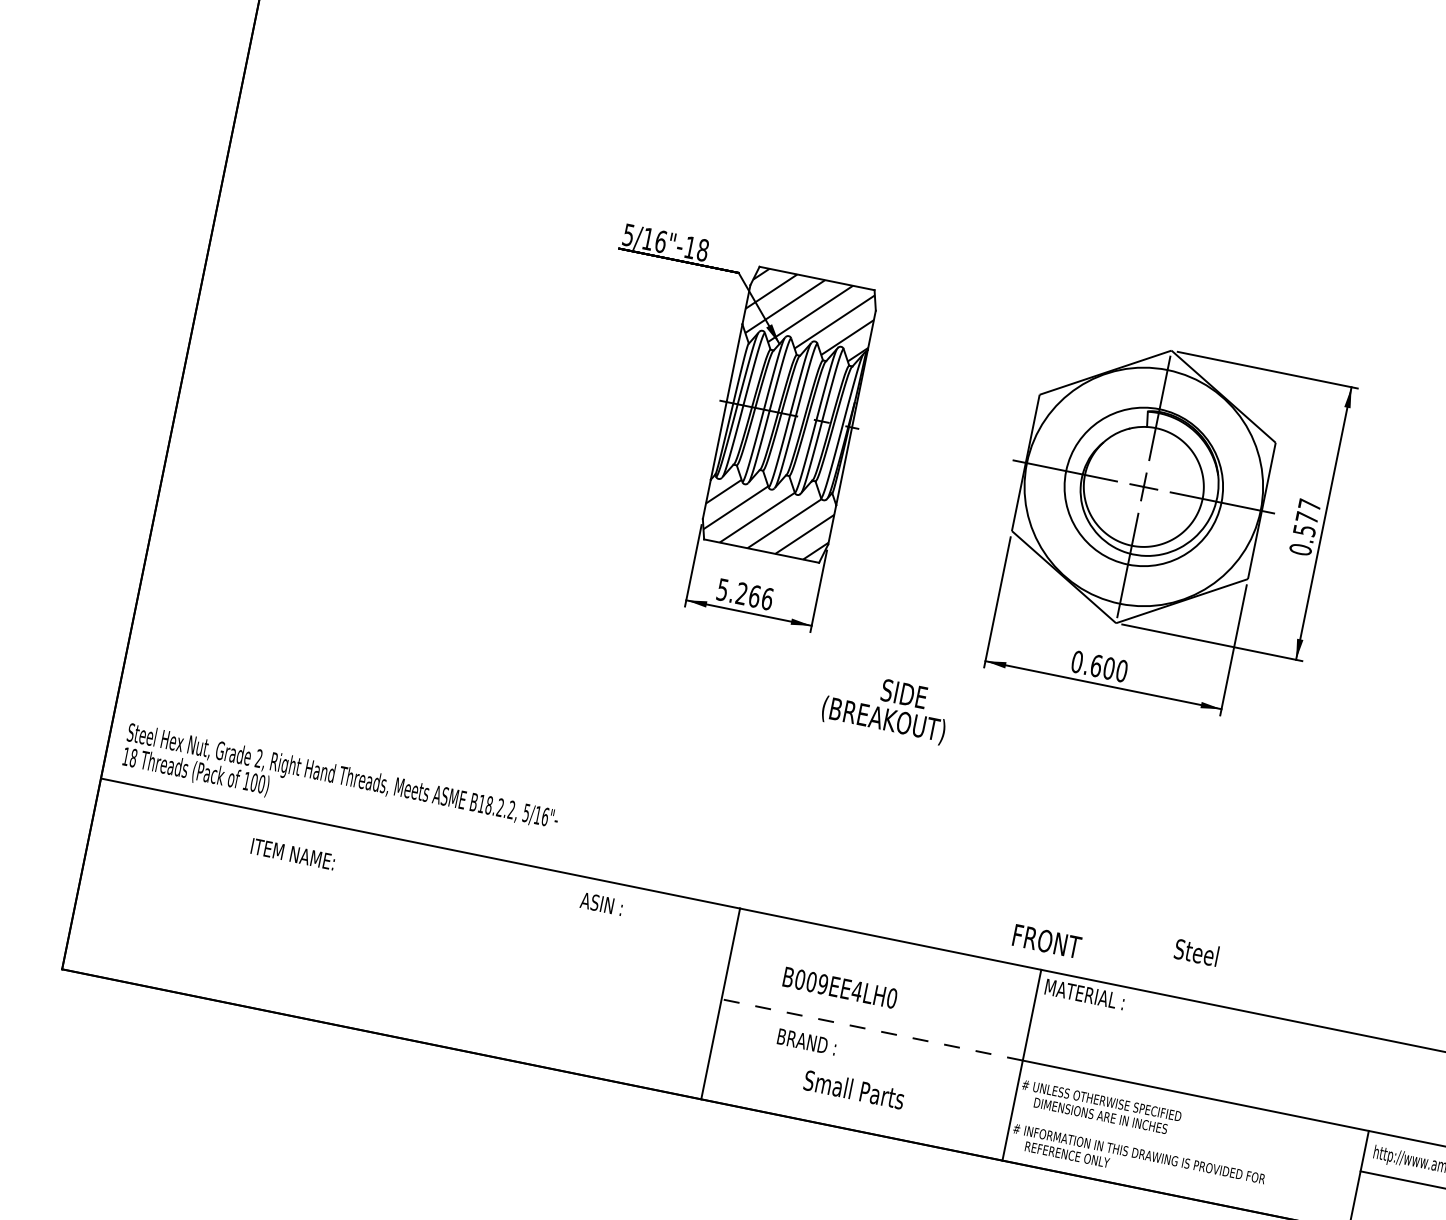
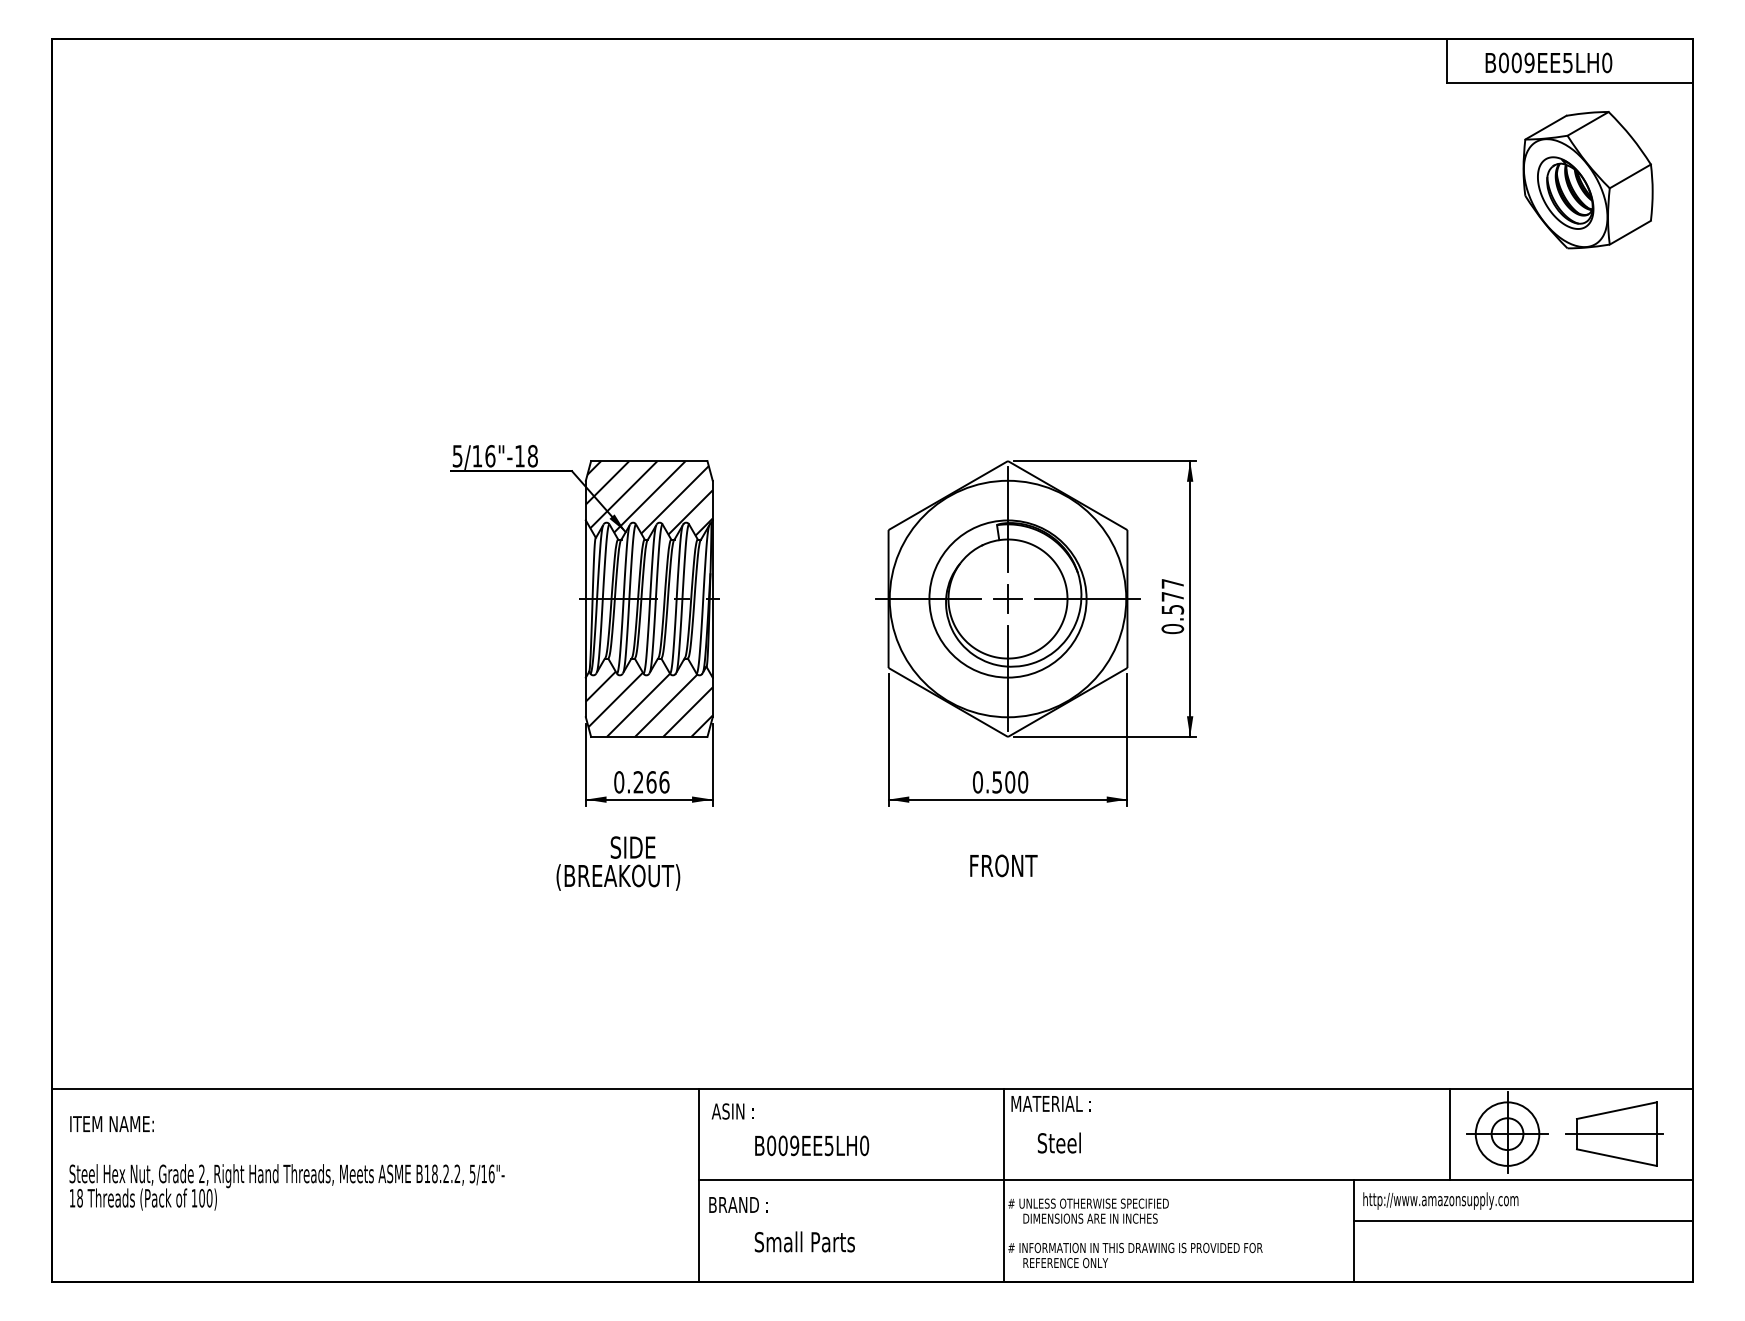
text: (723, 590) -> (619, 782), 5.266 -> 0.266
text: (1096, 666) -> (997, 782), 0.600 -> 0.500
text: (886, 706) -> (618, 863), moved
text: (339, 789) -> (286, 1187), moved
text: (292, 853) -> (111, 1123), moved
text: (601, 904) -> (732, 1111), moved
text: (1046, 941) -> (1003, 865), moved
text: (1195, 951) -> (1058, 1142), moved
text: (856, 990) -> (828, 1145), B009EE4LH0 -> B009EE5LH0
line: (871, 1029) -> (850, 1180), dashed -> solid
text: (807, 1041) -> (738, 1204), moved
text: (854, 1089) -> (804, 1241), moved

